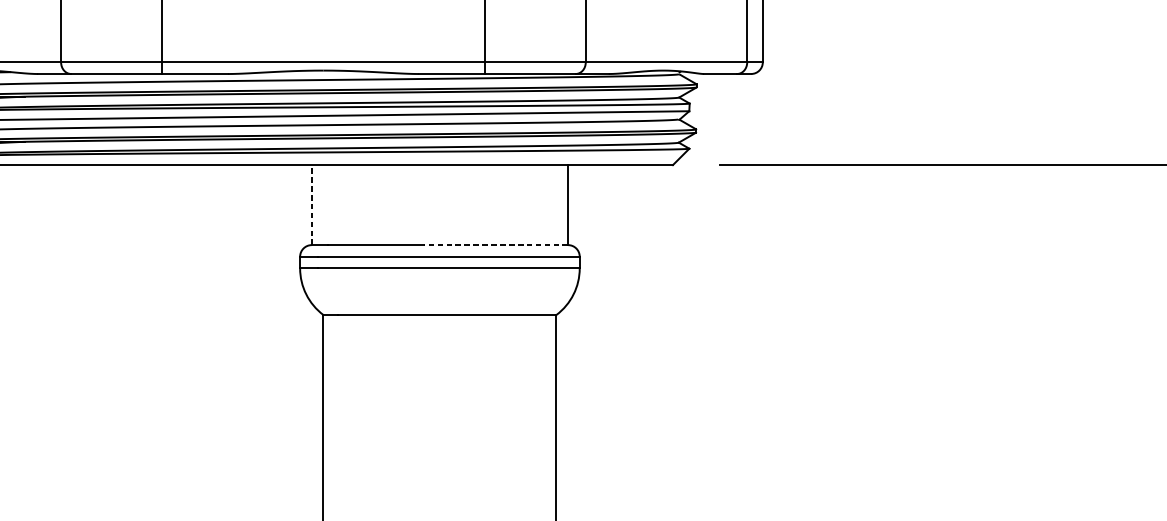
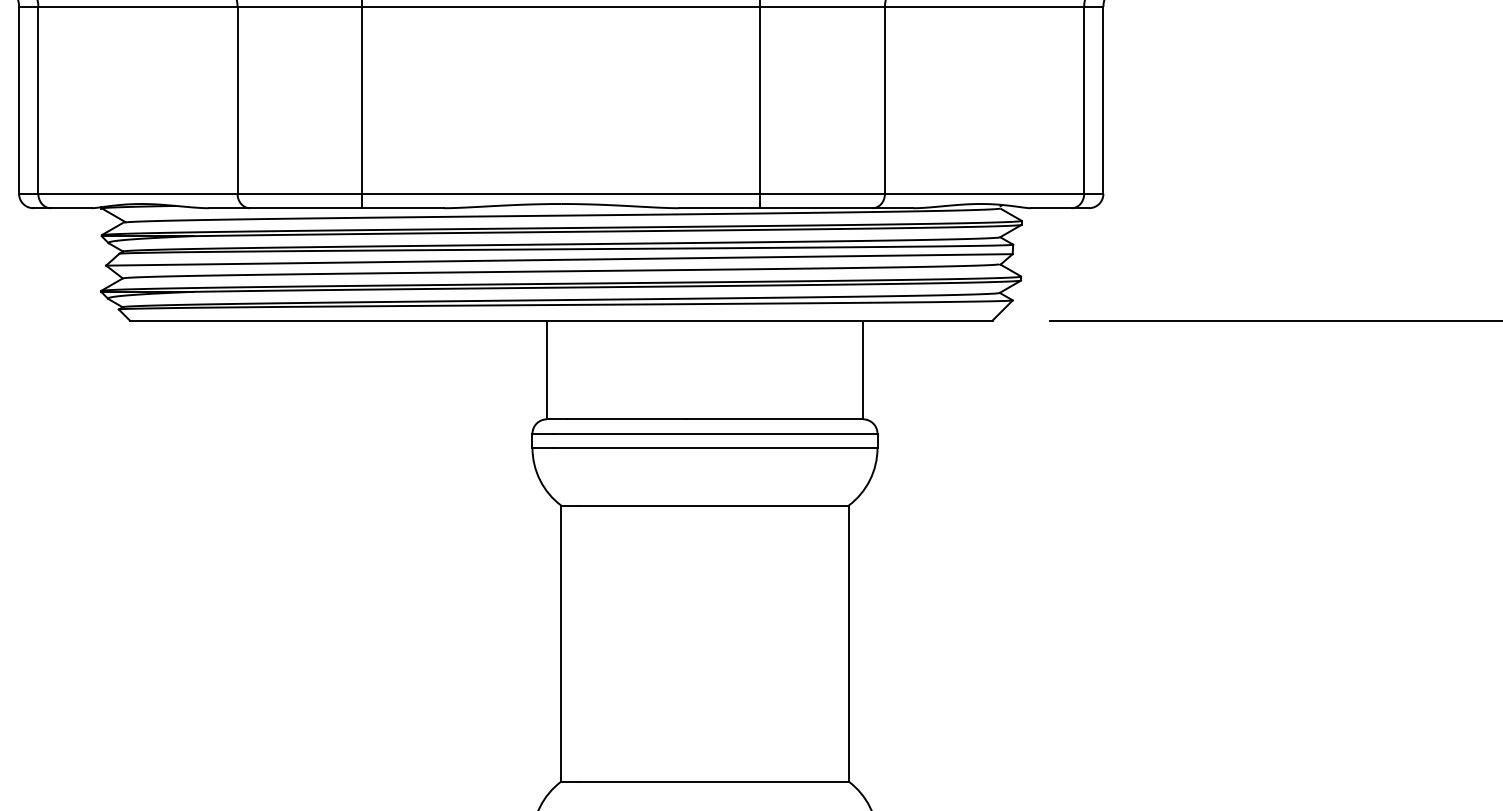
line: (311, 204) -> (546, 369), dashed -> solid
line: (496, 245) -> (774, 419), dashed -> solid

